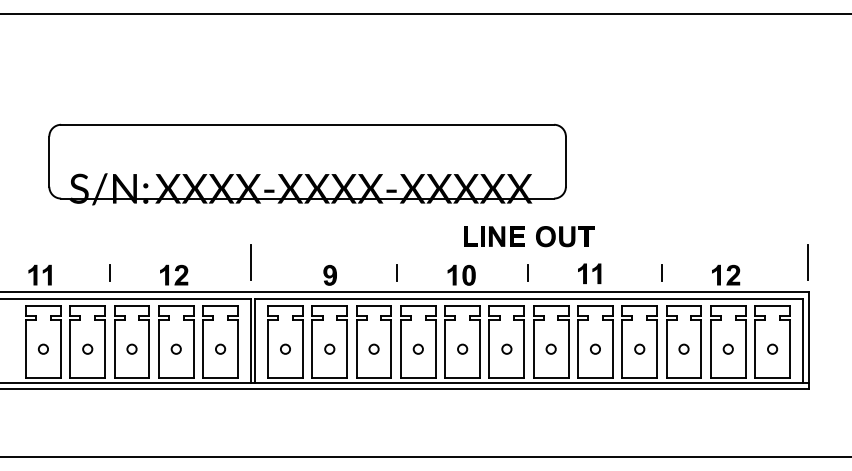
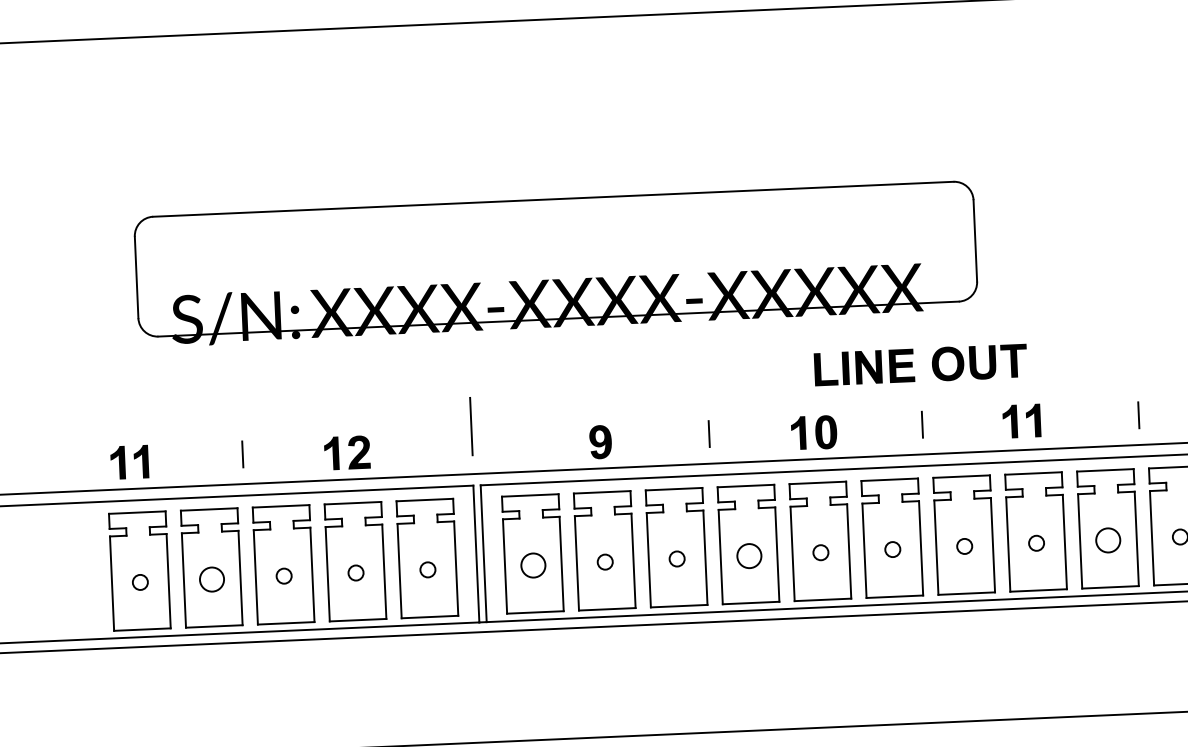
circle: (87, 348) -> (211, 578), size x1.6
circle: (285, 348) -> (533, 564), size x1.6
circle: (417, 348) -> (747, 554), size x1.6
circle: (639, 348) -> (1108, 538), size x1.6

